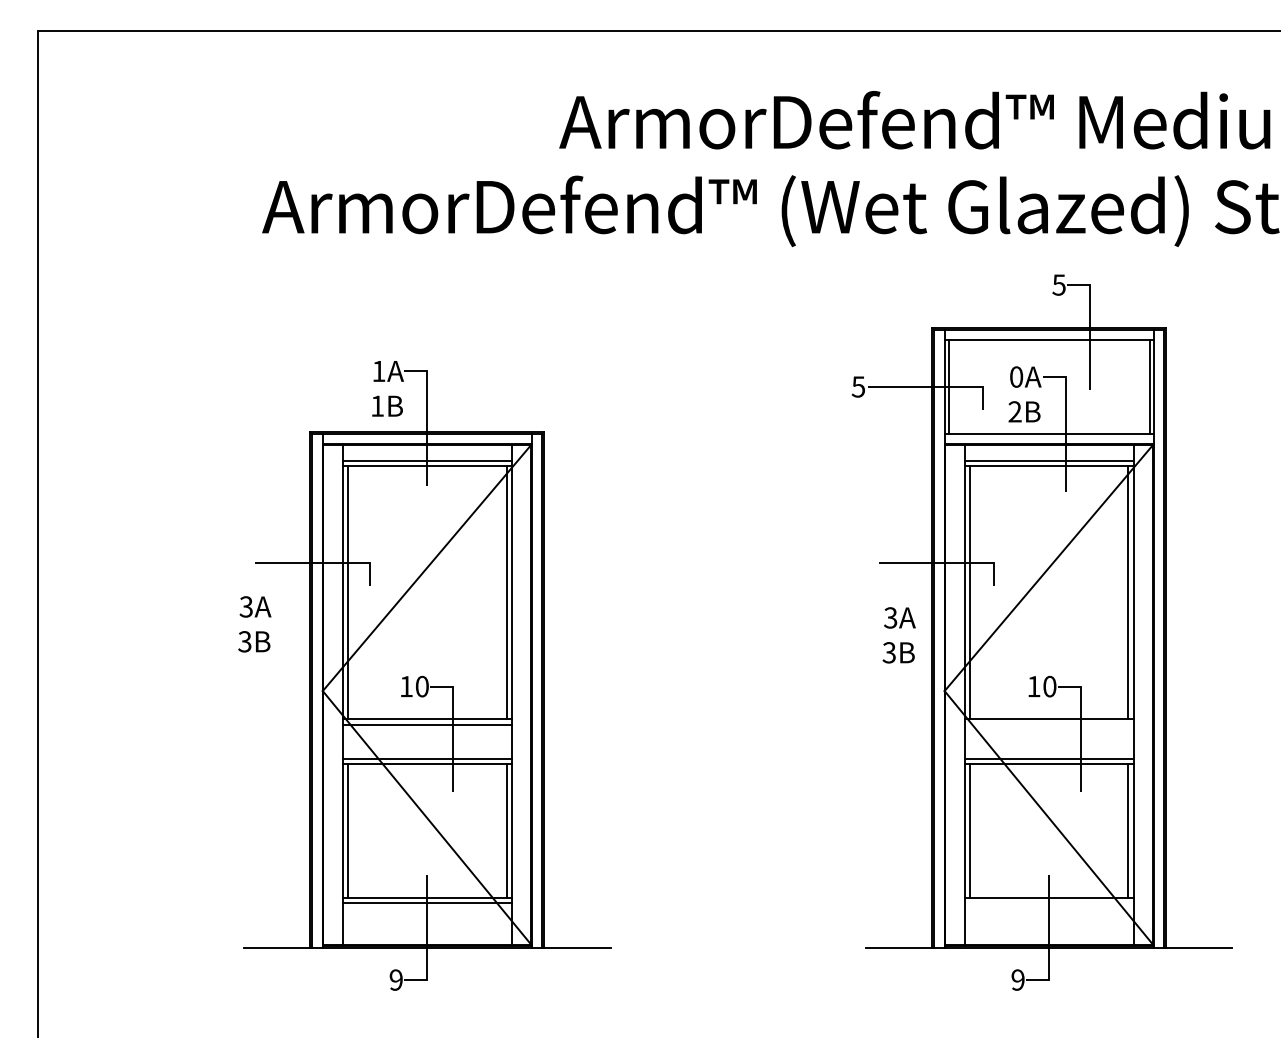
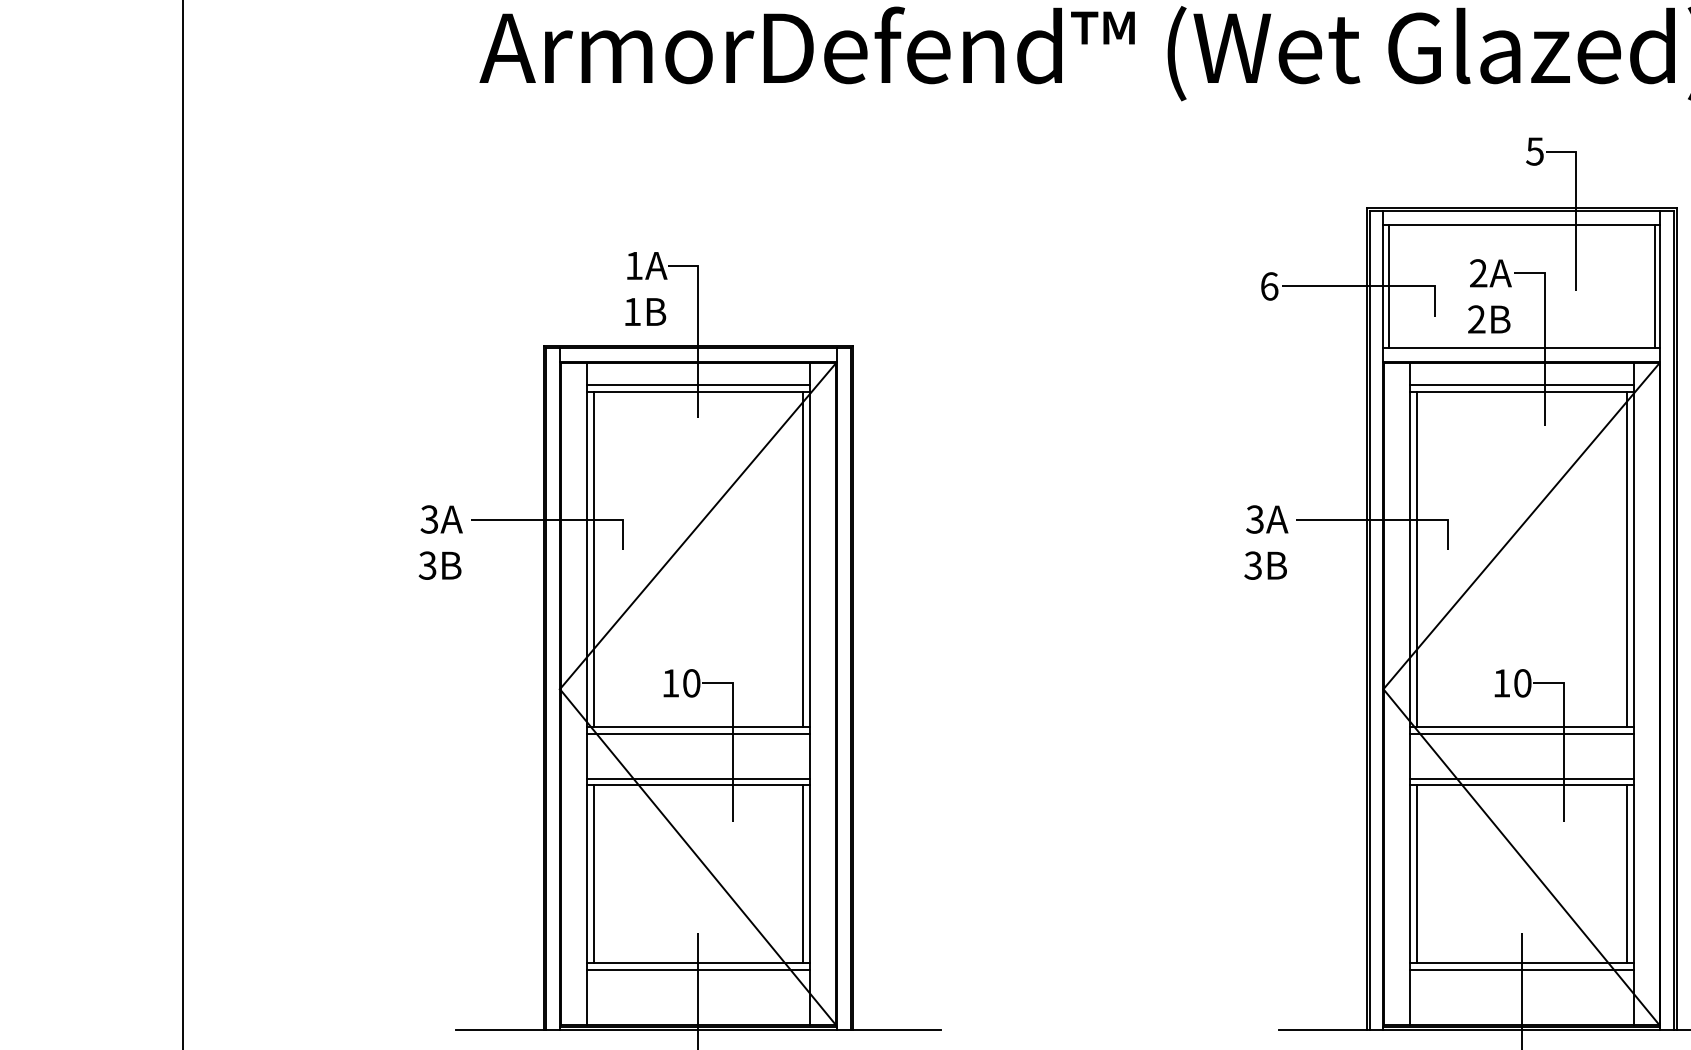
text: (1016, 376) -> (1478, 272), 0A -> 2A
text: (858, 386) -> (1269, 285), 5 -> 6
text: (254, 624) -> (440, 542), moved
text: (898, 635) -> (1265, 542), moved
line: (1048, 724) -> (1520, 733), added
line: (1048, 903) -> (1520, 970), added

